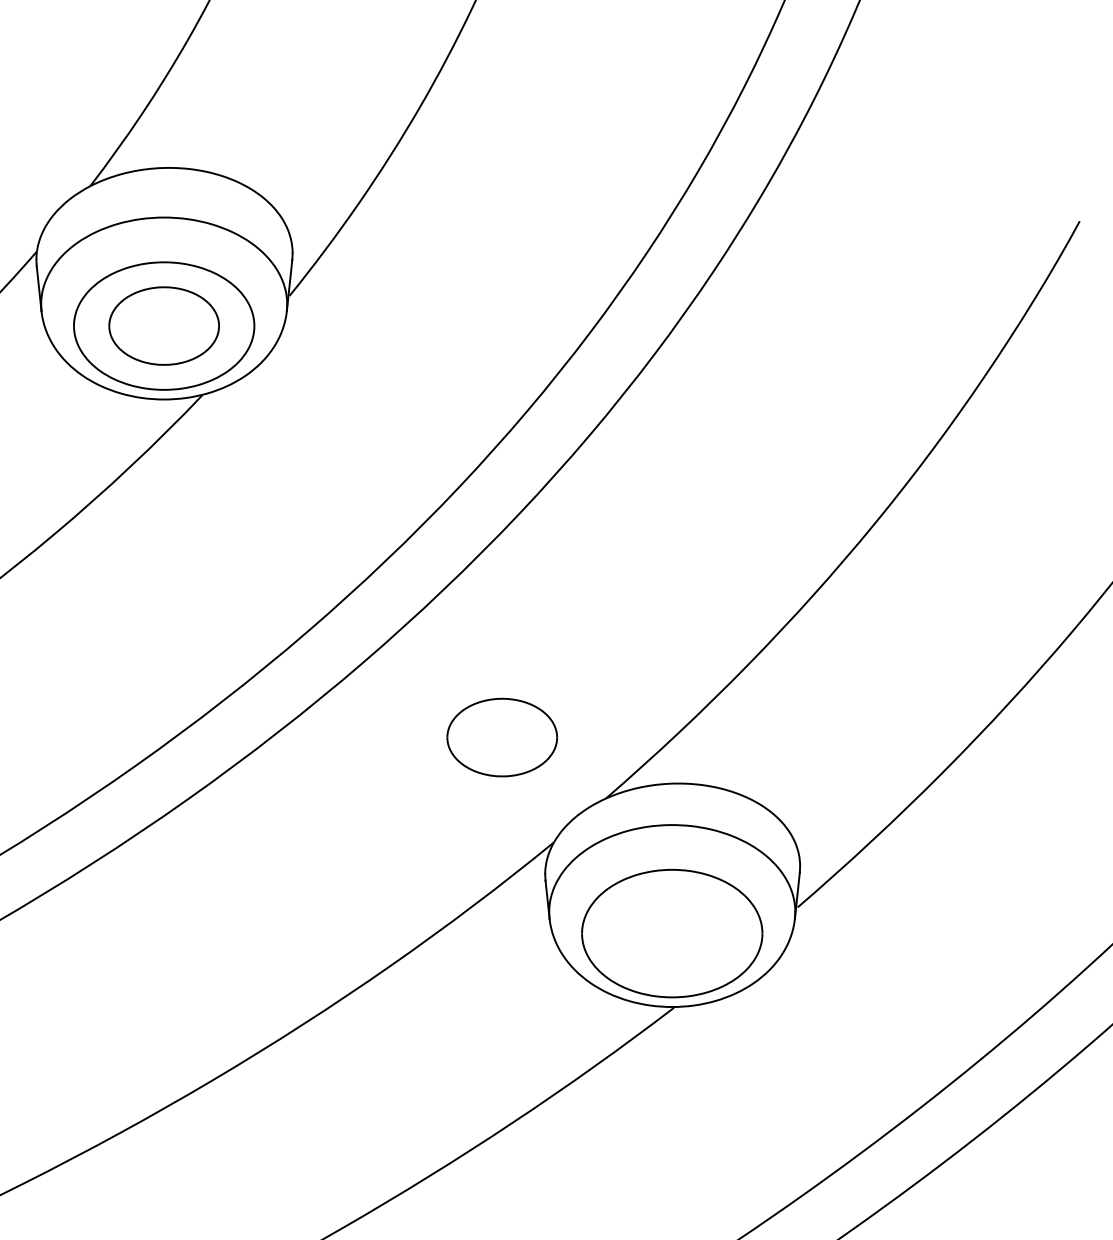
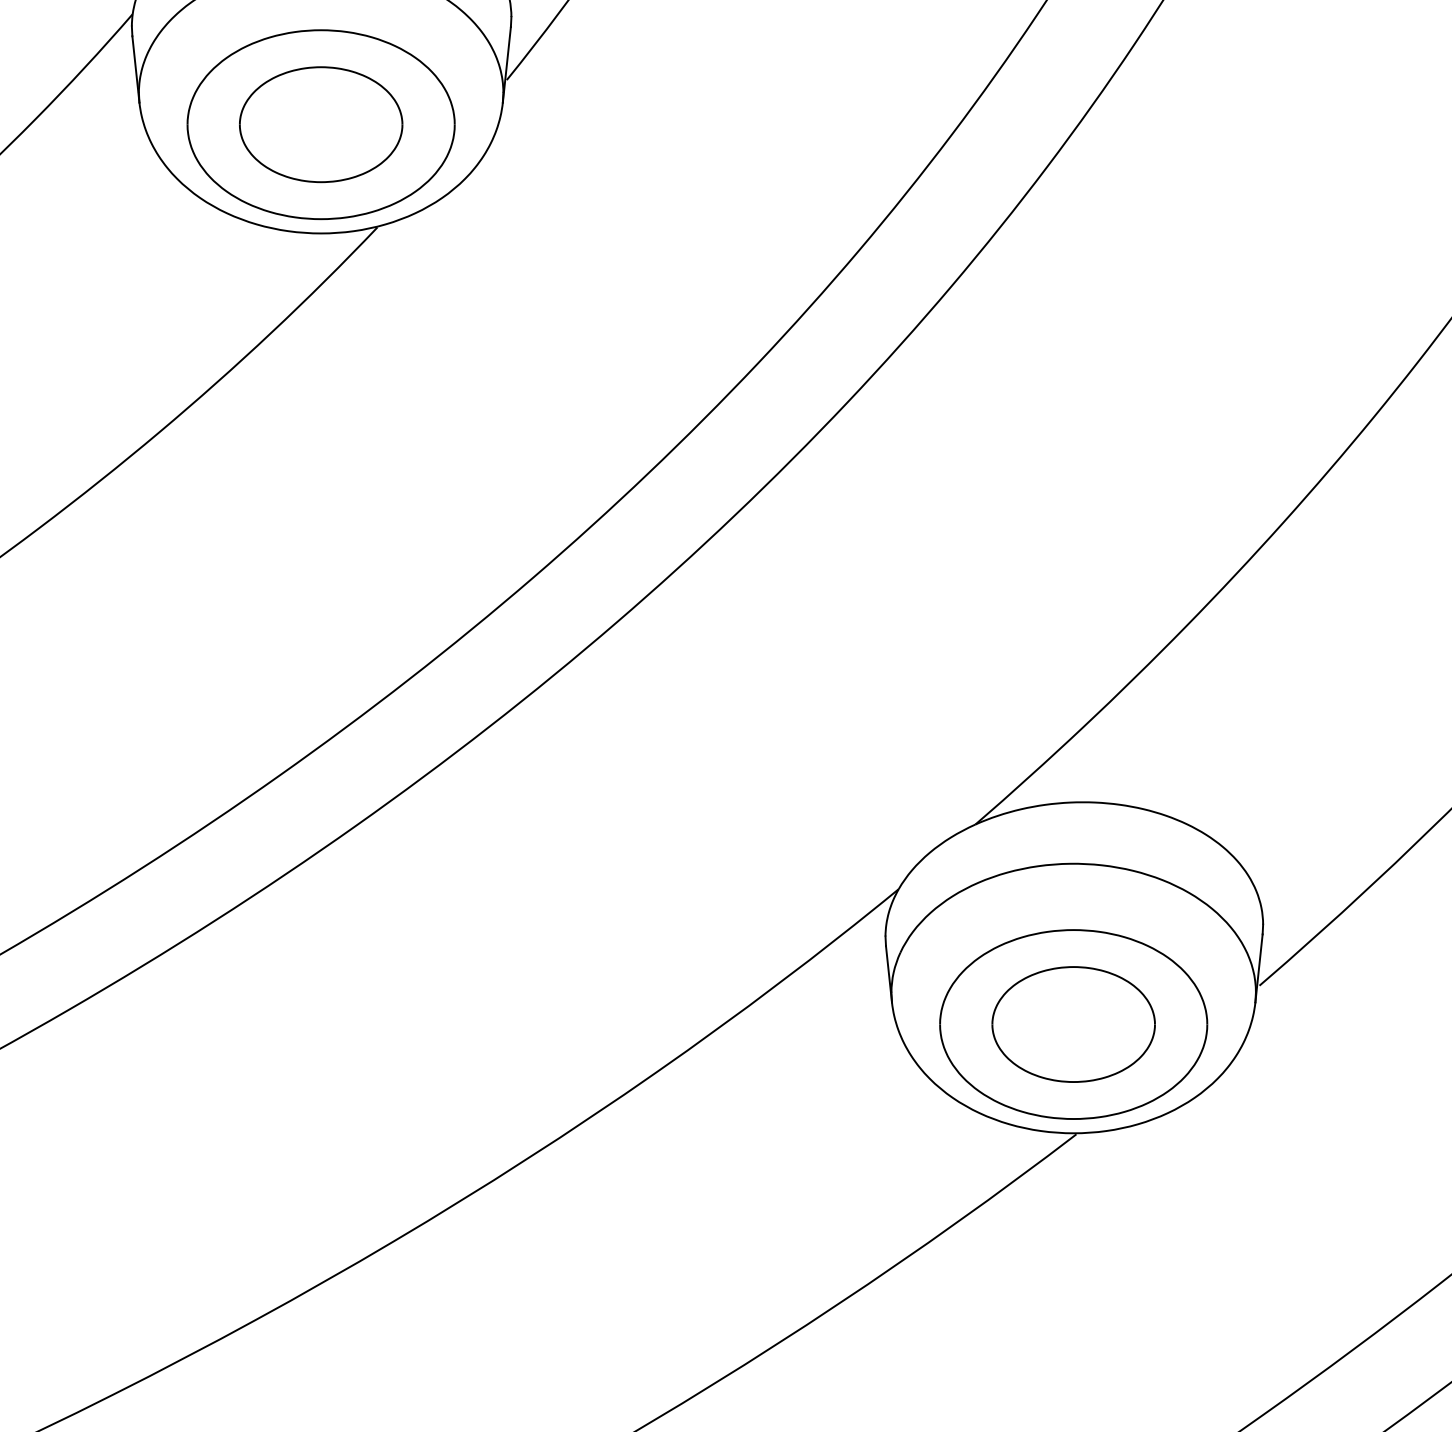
part: (501, 737) -> (1072, 1024), moved

